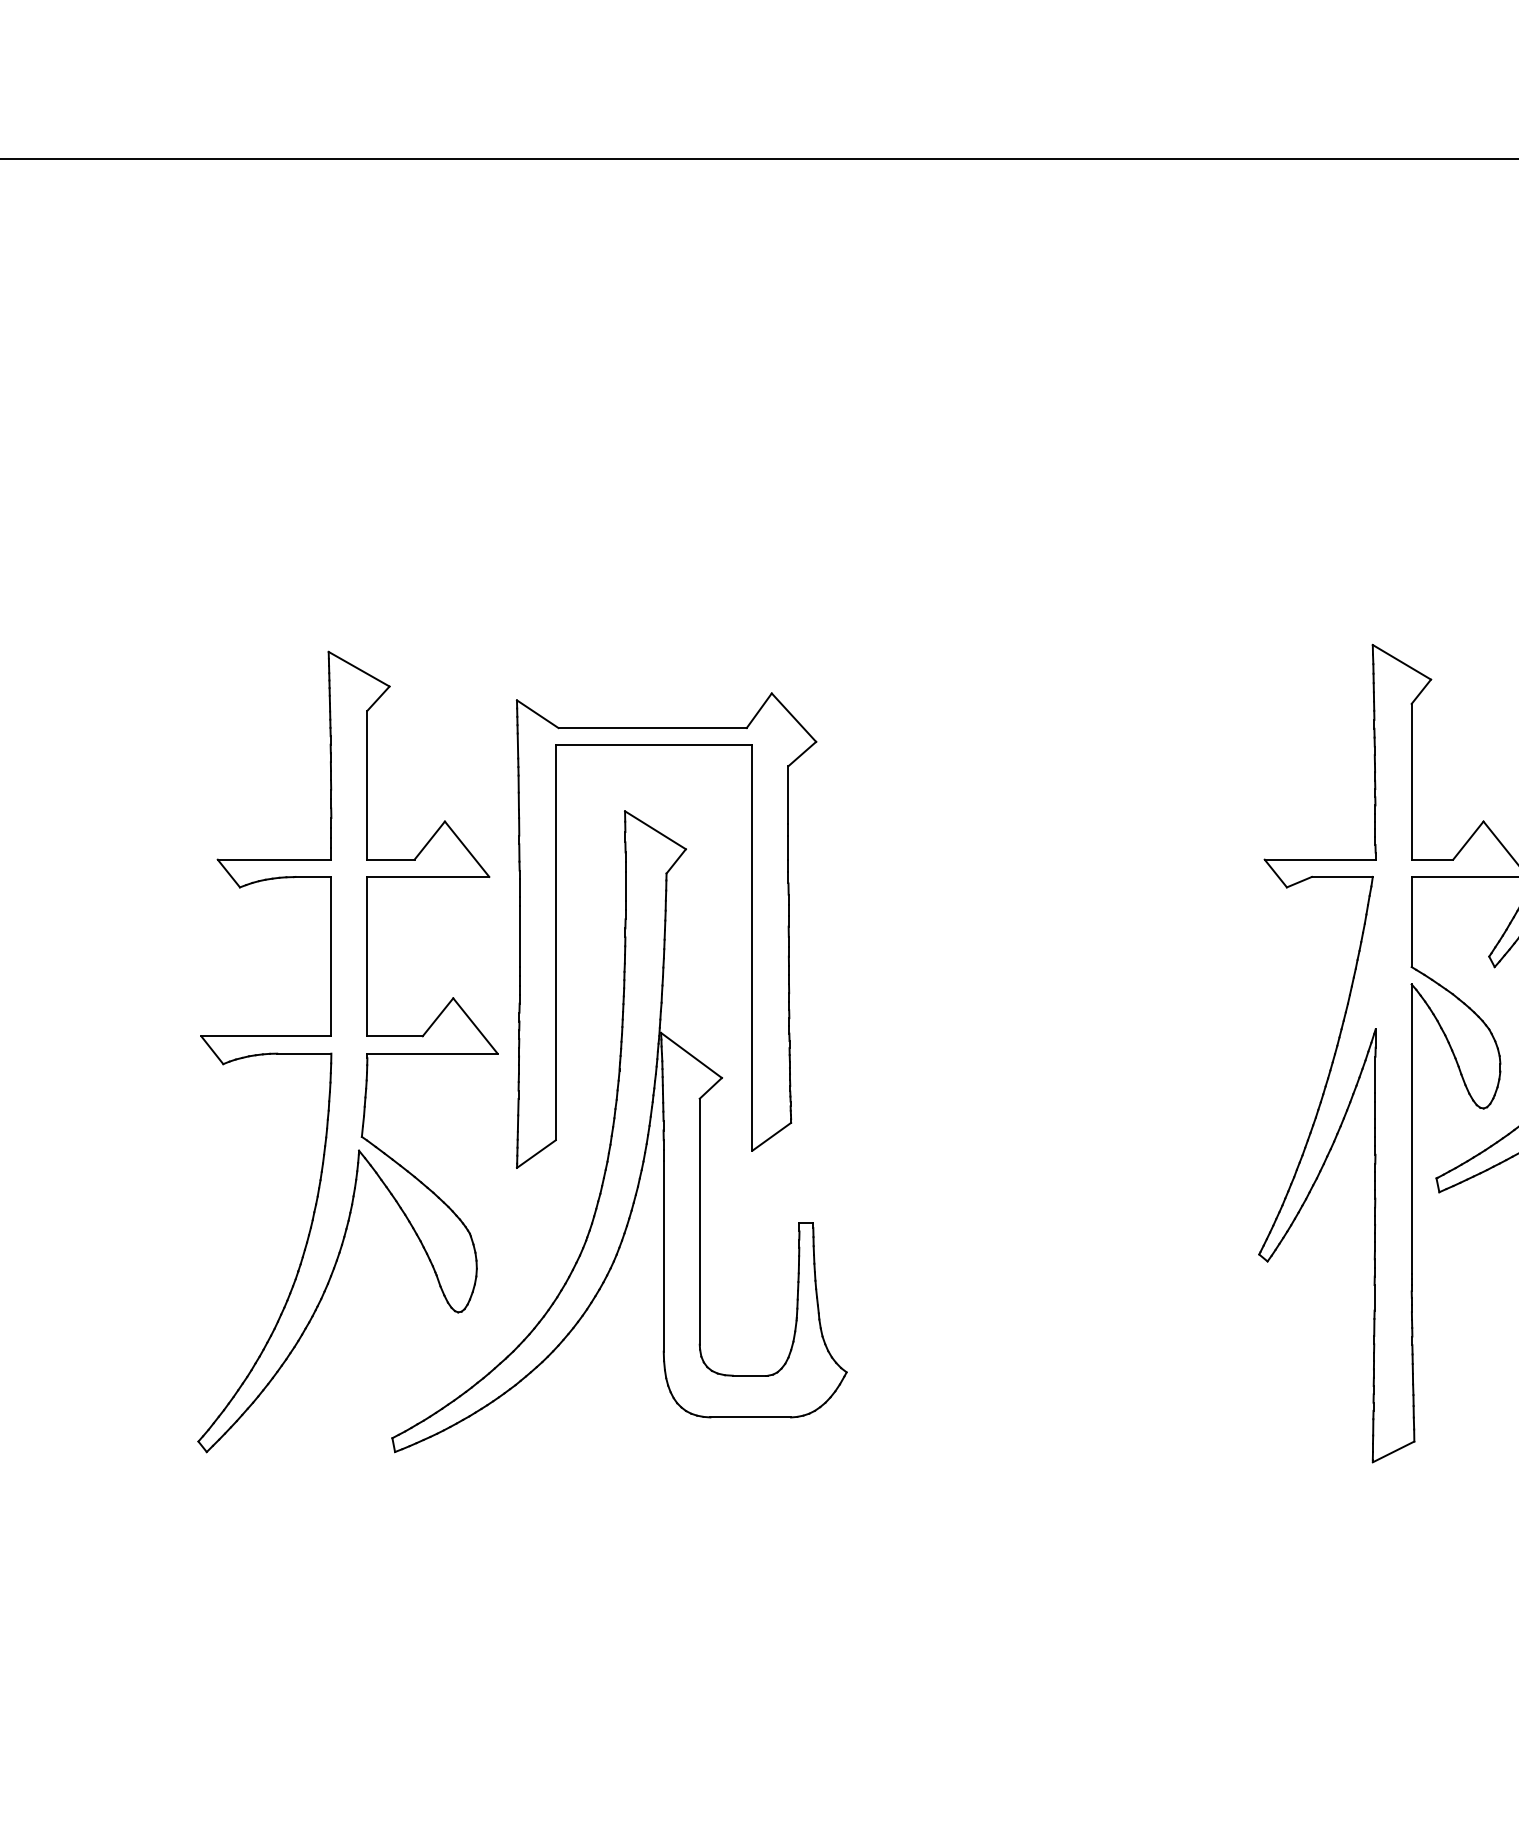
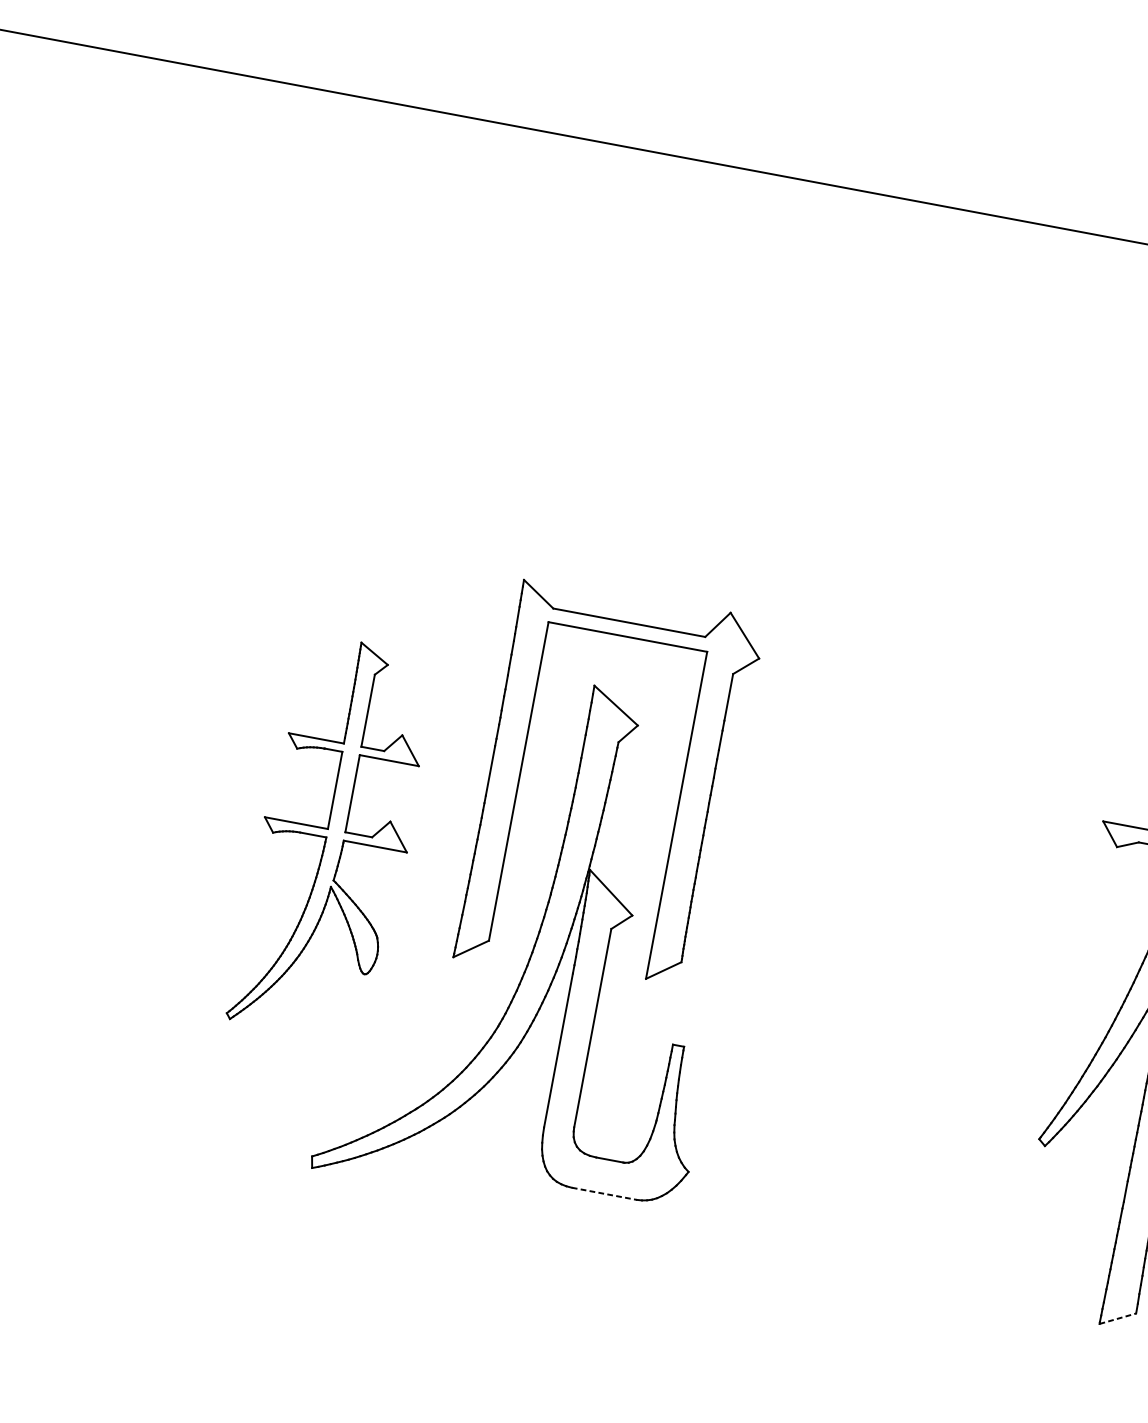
part: (347, 1051) -> (334, 837), size x0.6
line: (751, 1417) -> (604, 1193), solid -> dashed
line: (1394, 1451) -> (1118, 1318), solid -> dashed

